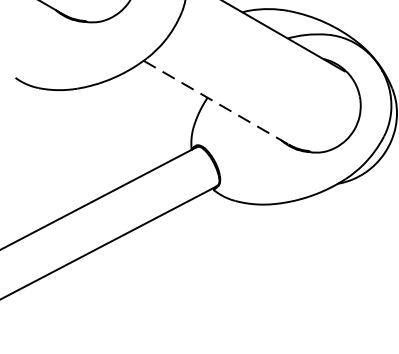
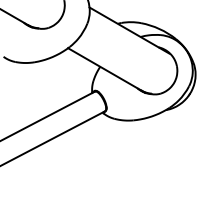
line: (217, 103) -> (105, 69), dashed -> solid

